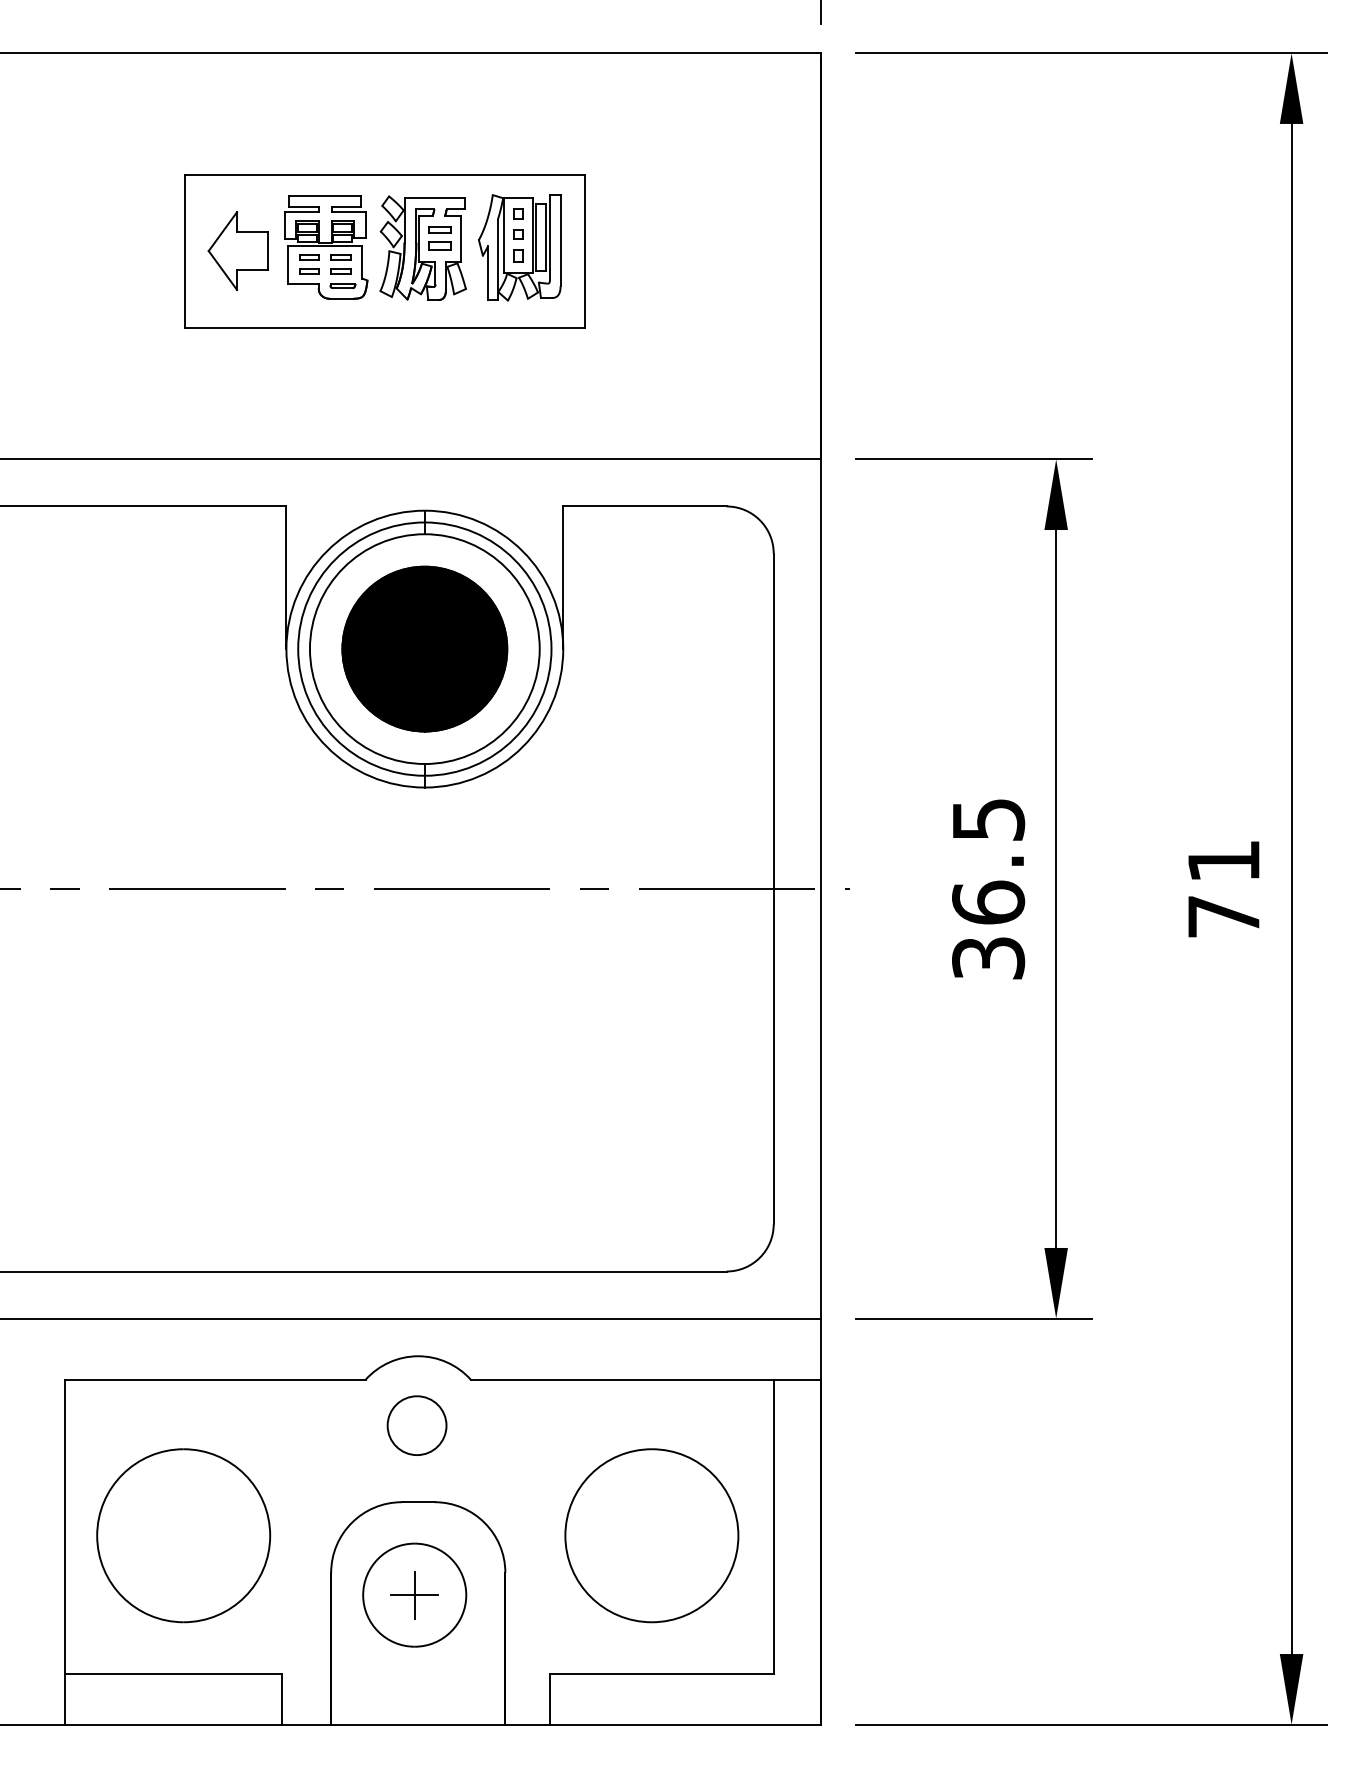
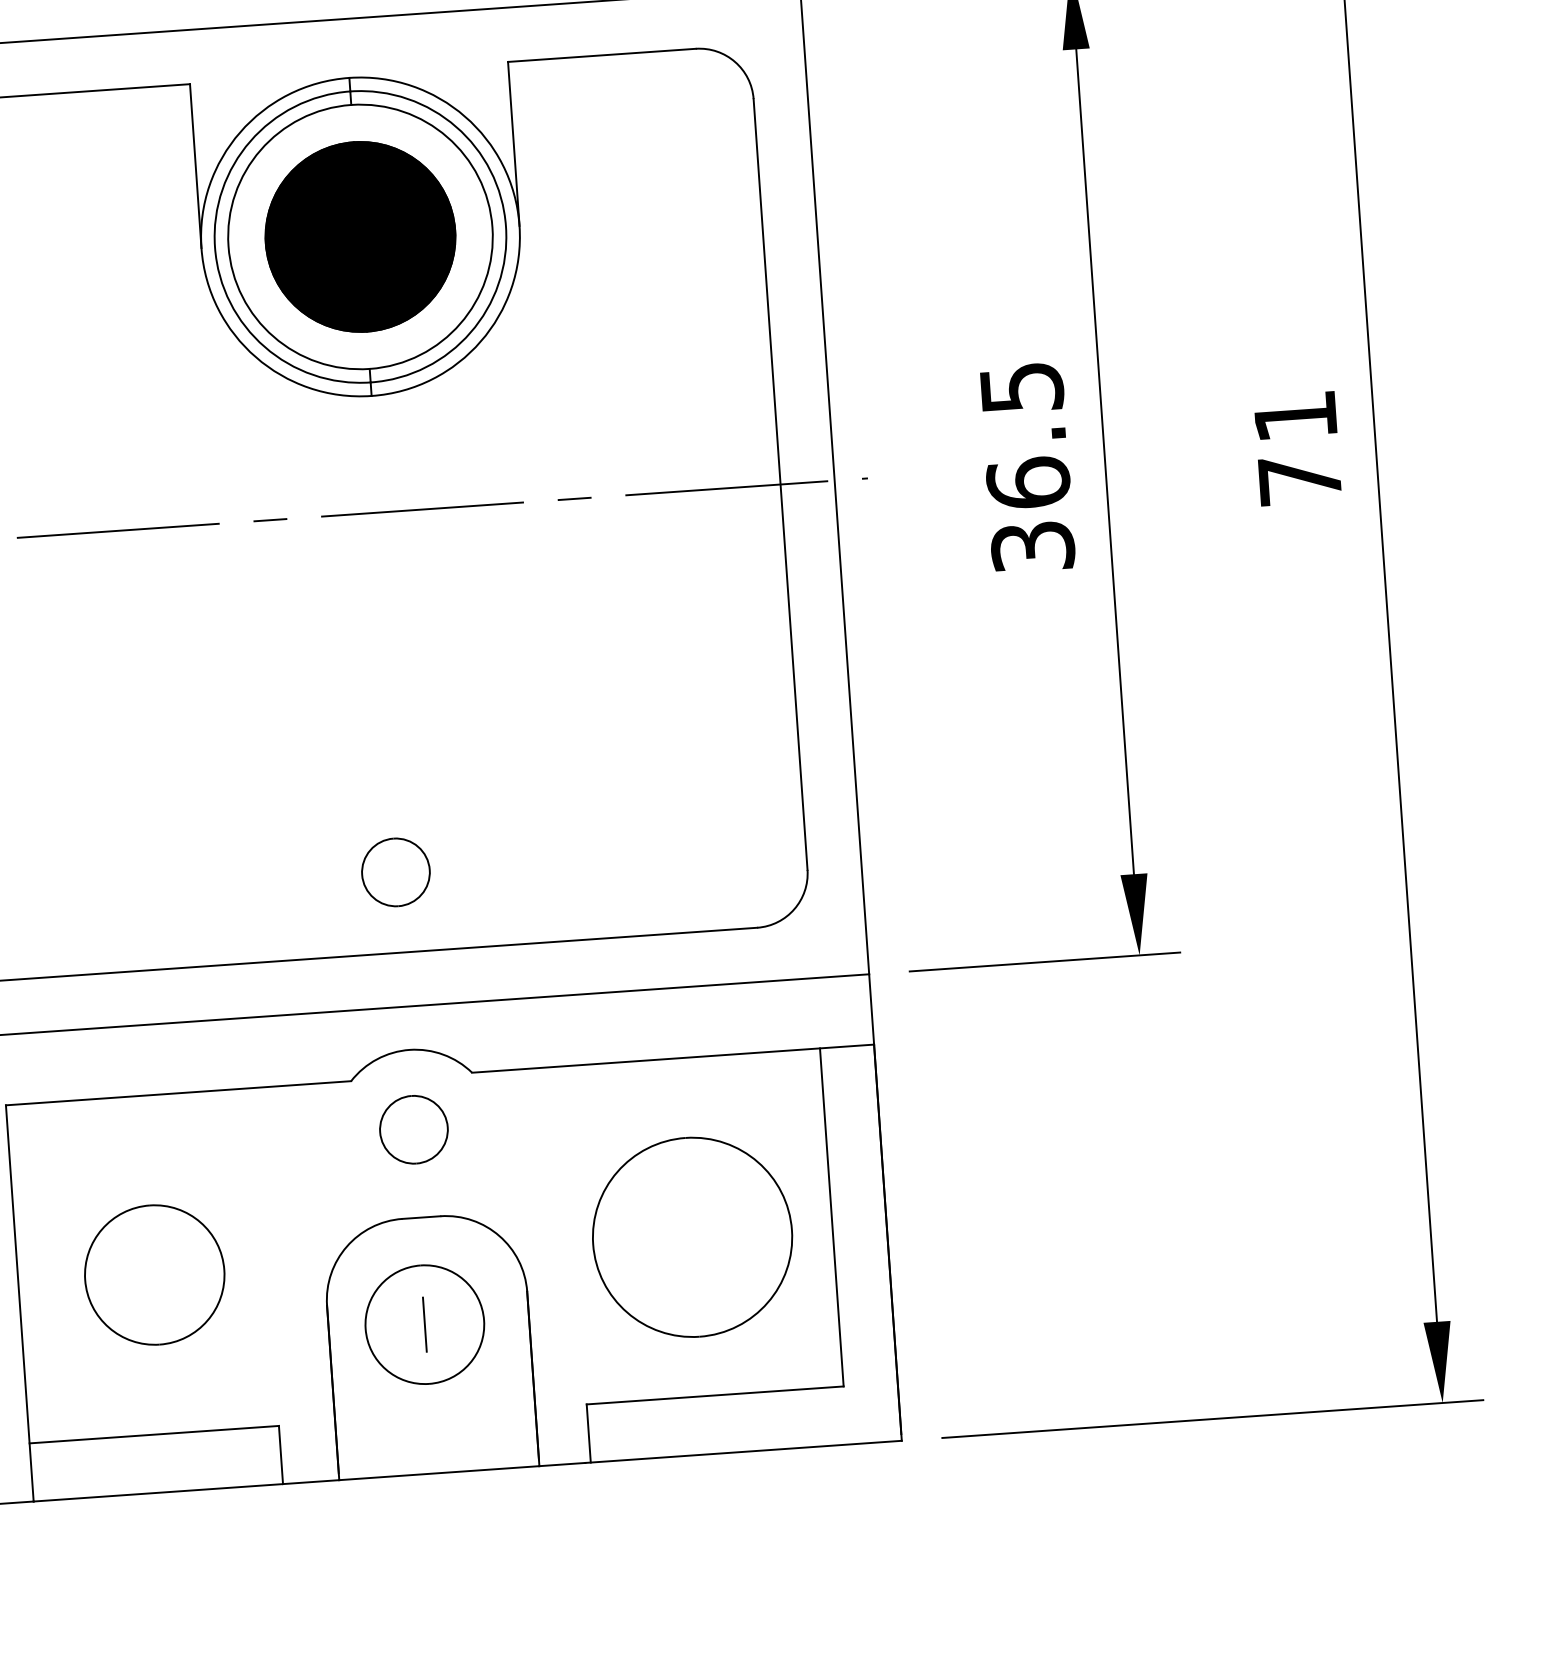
part: (416, 1201) -> (395, 872), added
part: (183, 1535) -> (154, 1274), size x0.7
line: (414, 1595) -> (424, 1325), removed

